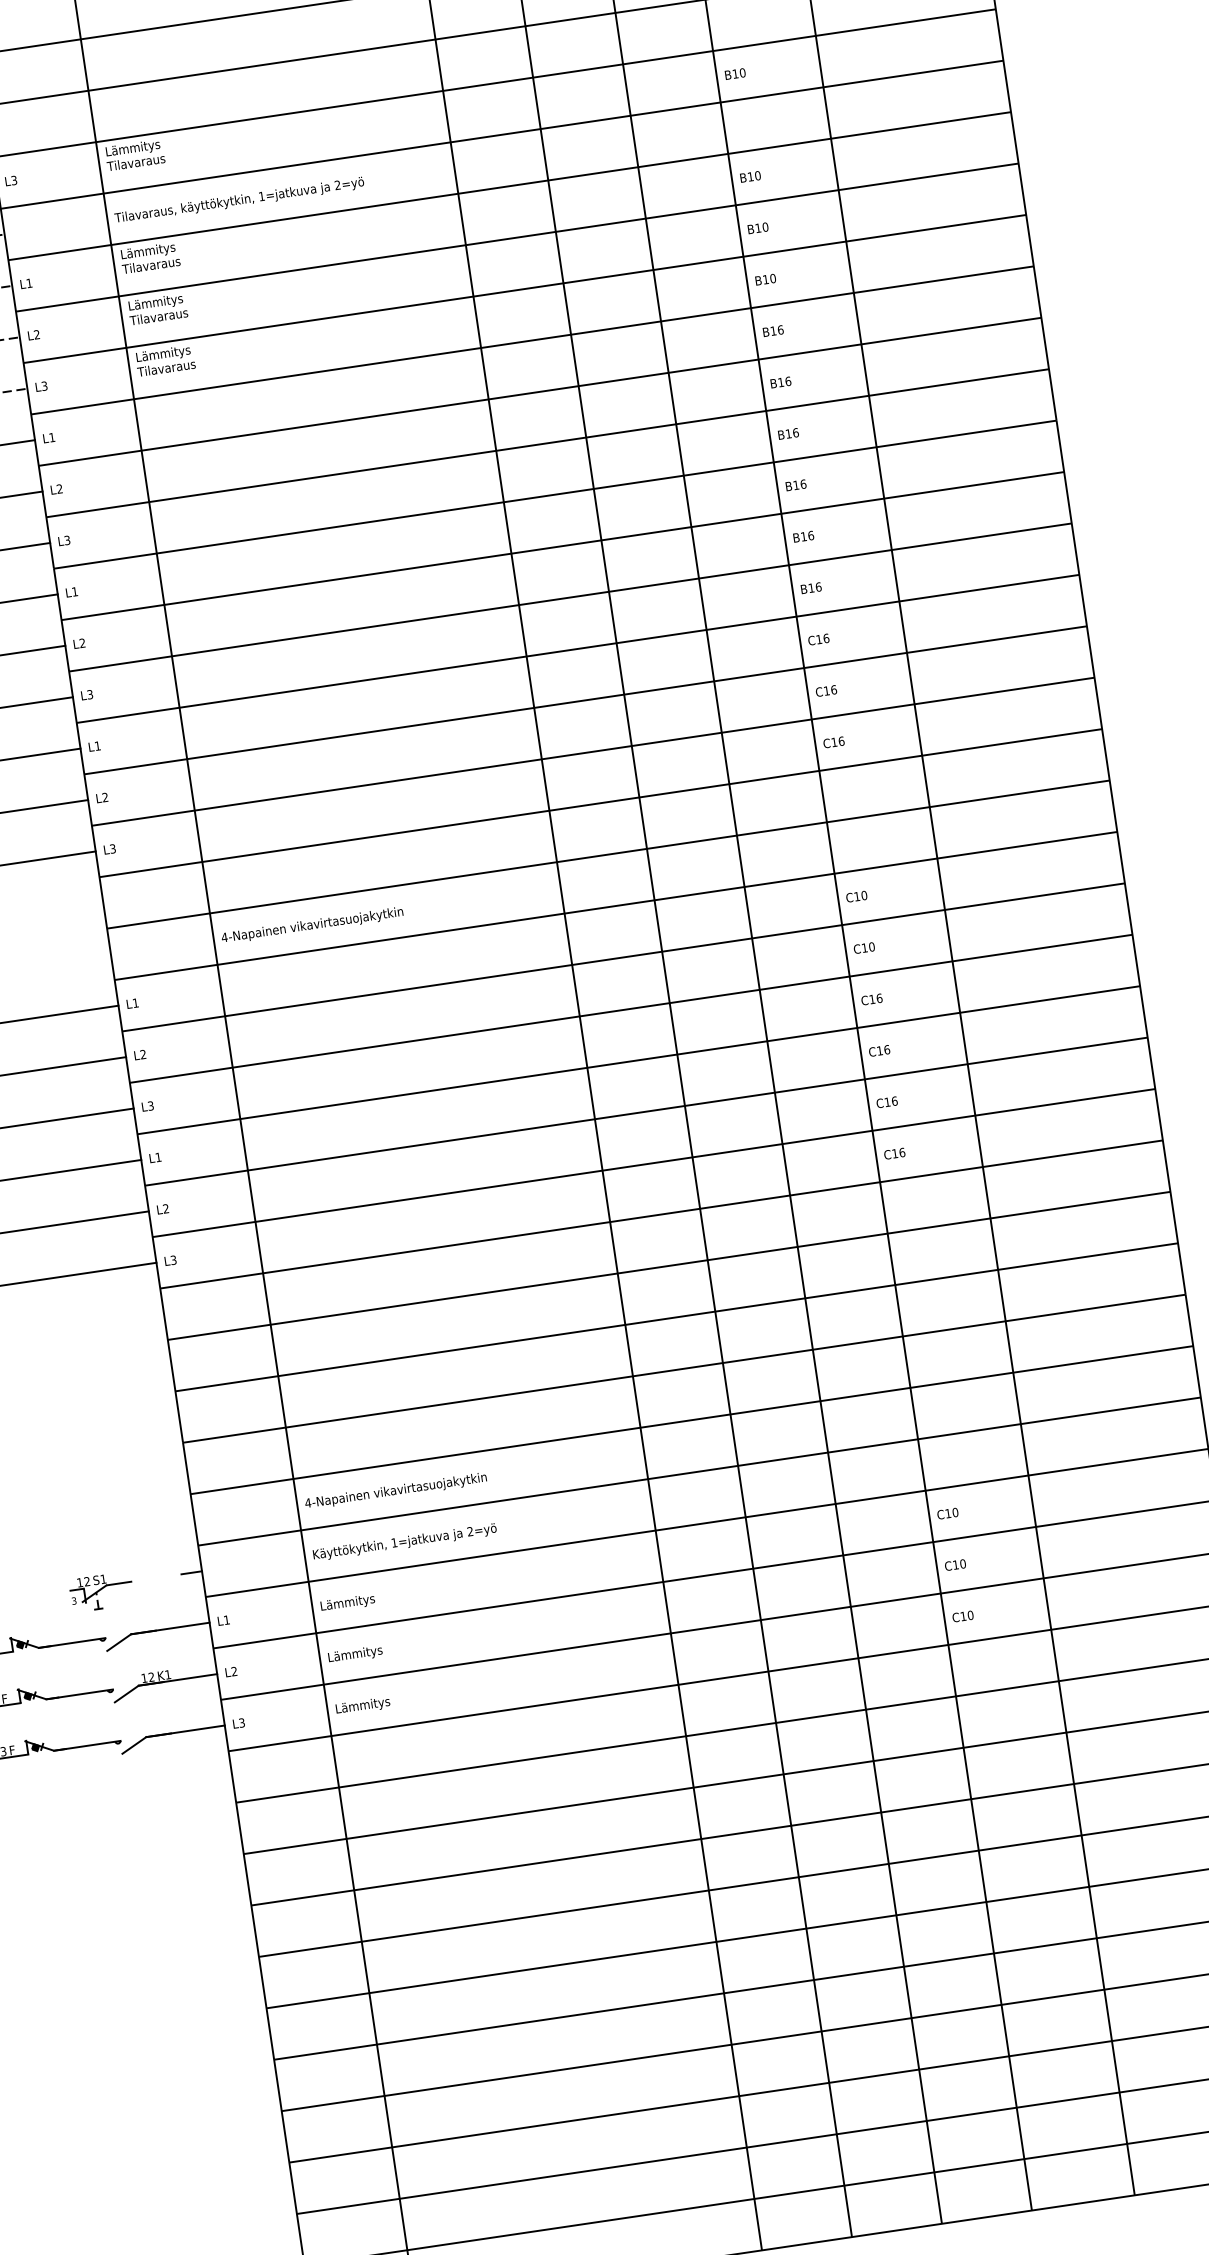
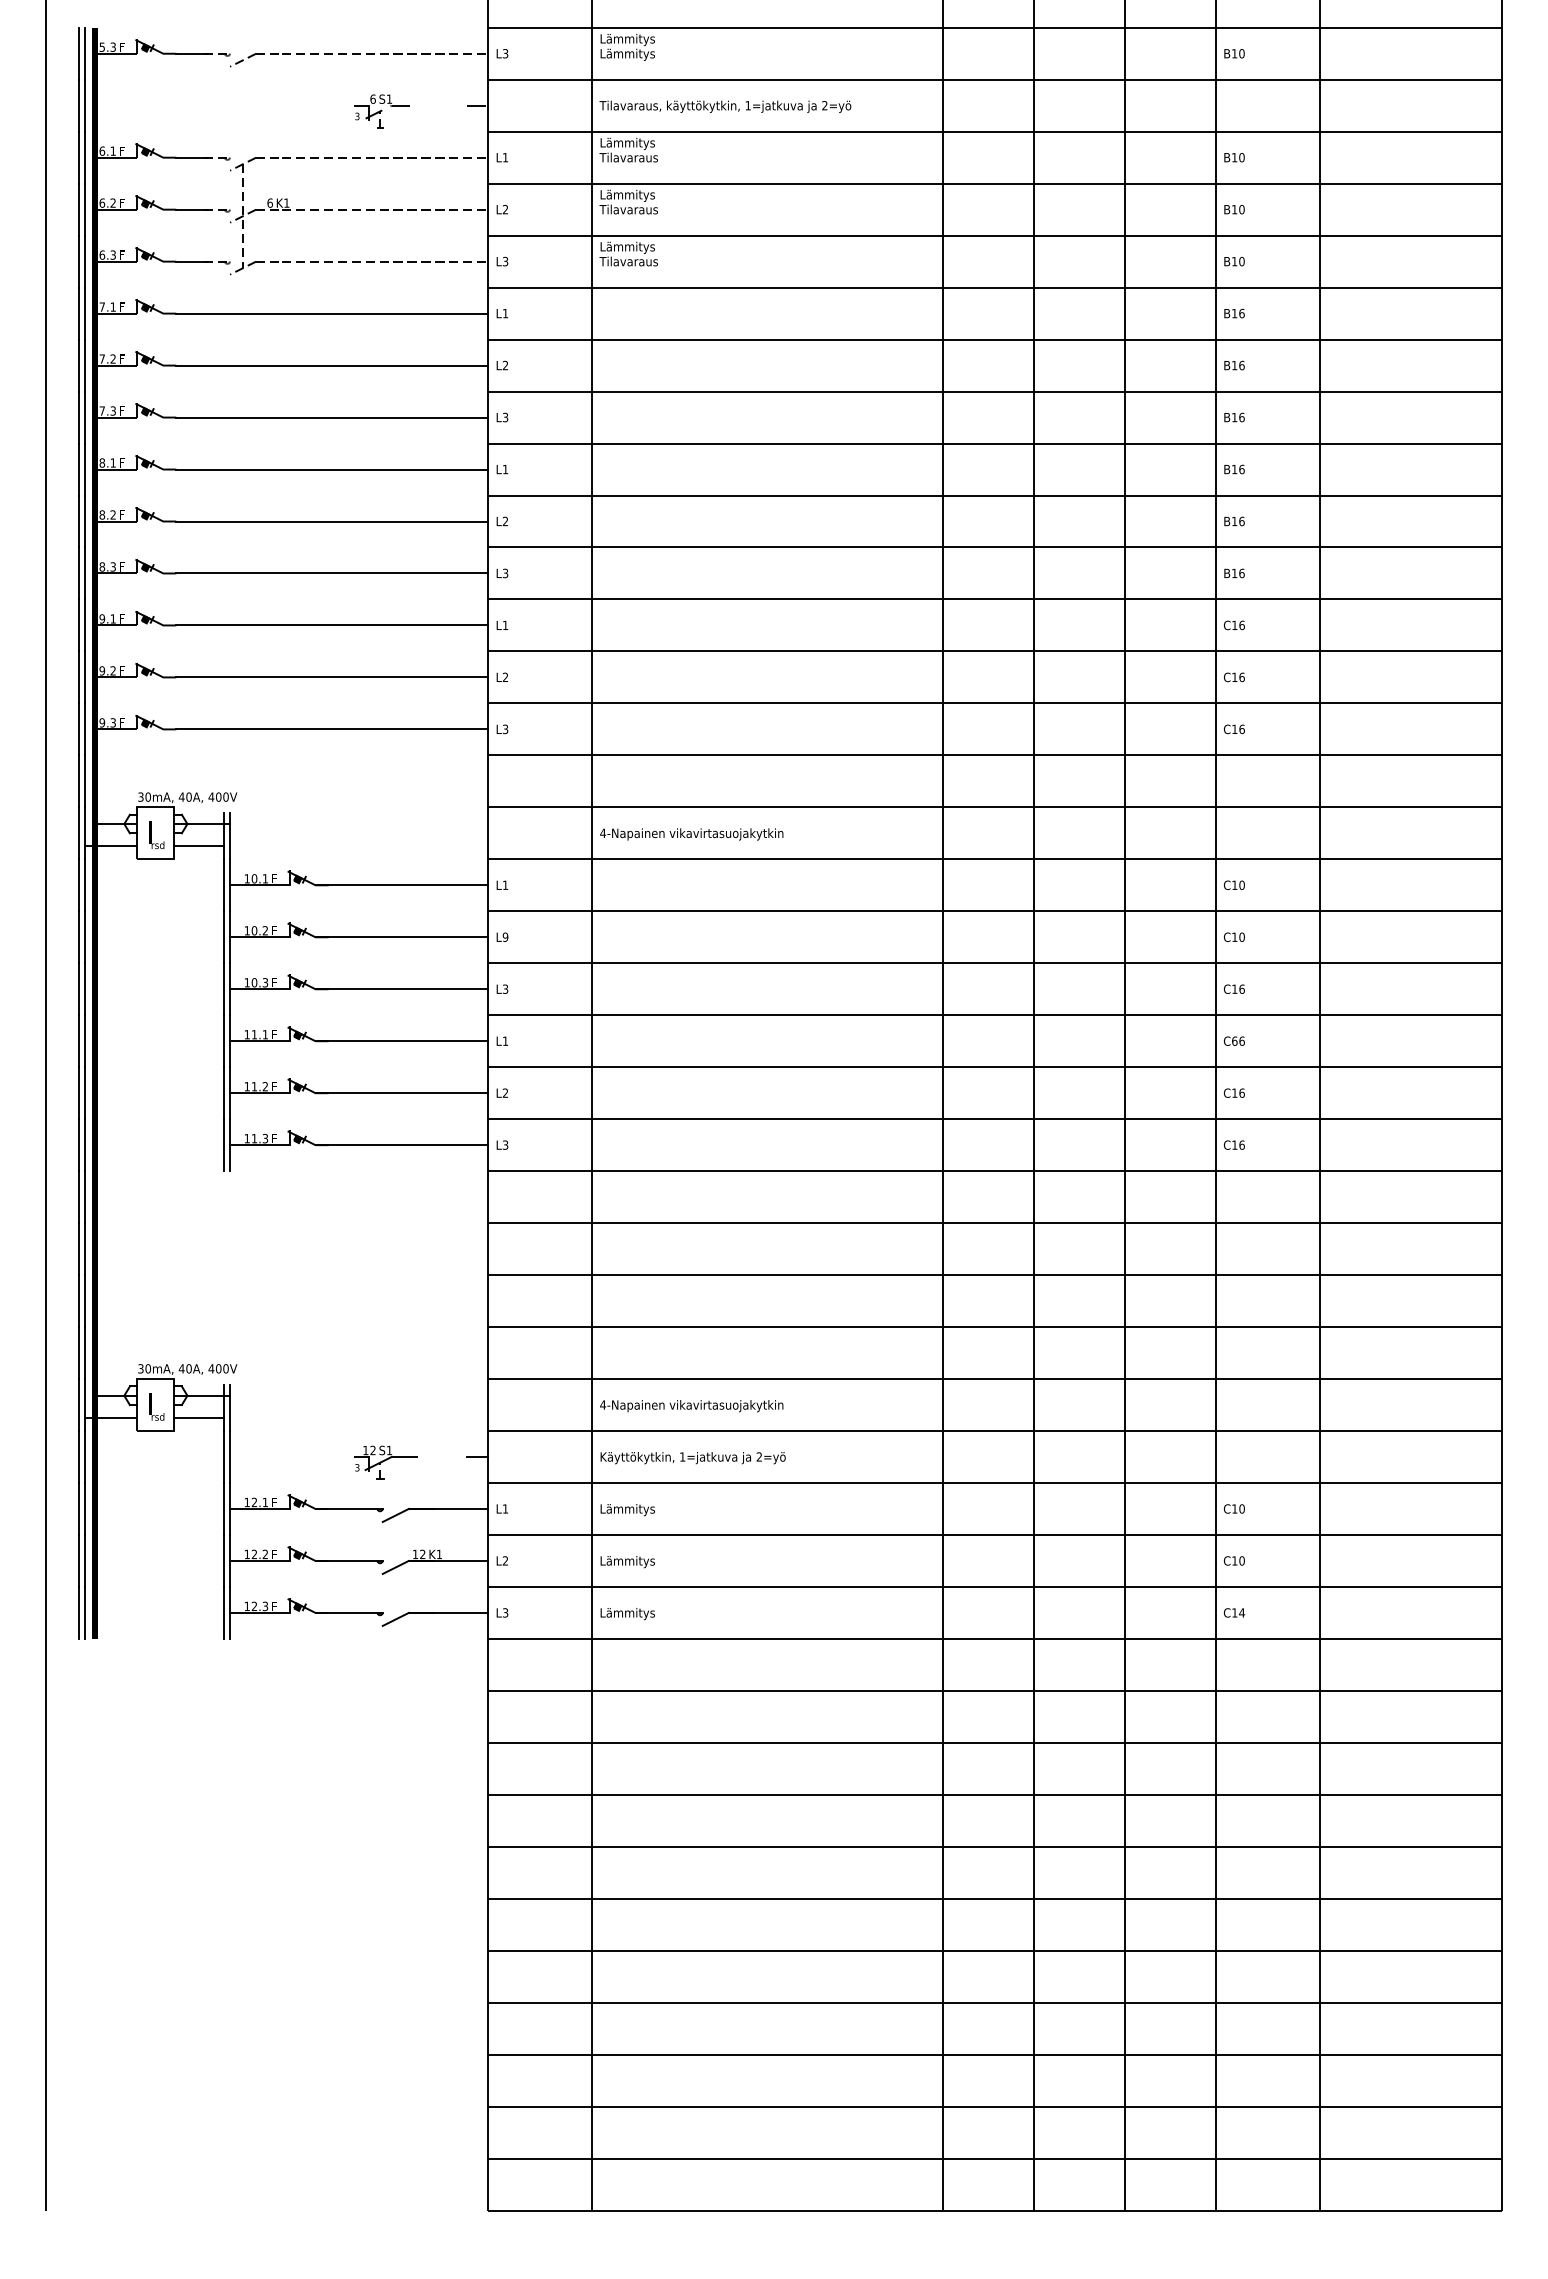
text: (135, 163) -> (628, 54), Tilavaraus -> Lämmitys
text: (879, 1050) -> (1234, 1040), C16 -> C66
text: (143, 1053) -> (505, 936), L2 -> L9
text: (970, 1615) -> (1241, 1612), C10 -> C14

